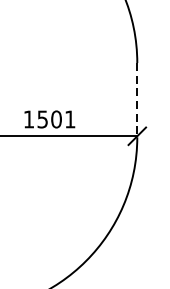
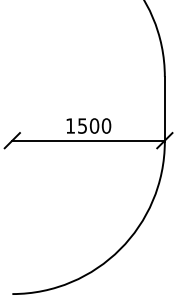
line: (136, 100) -> (164, 109), dashed -> solid
text: (70, 118) -> (106, 125), 1501 -> 1500

